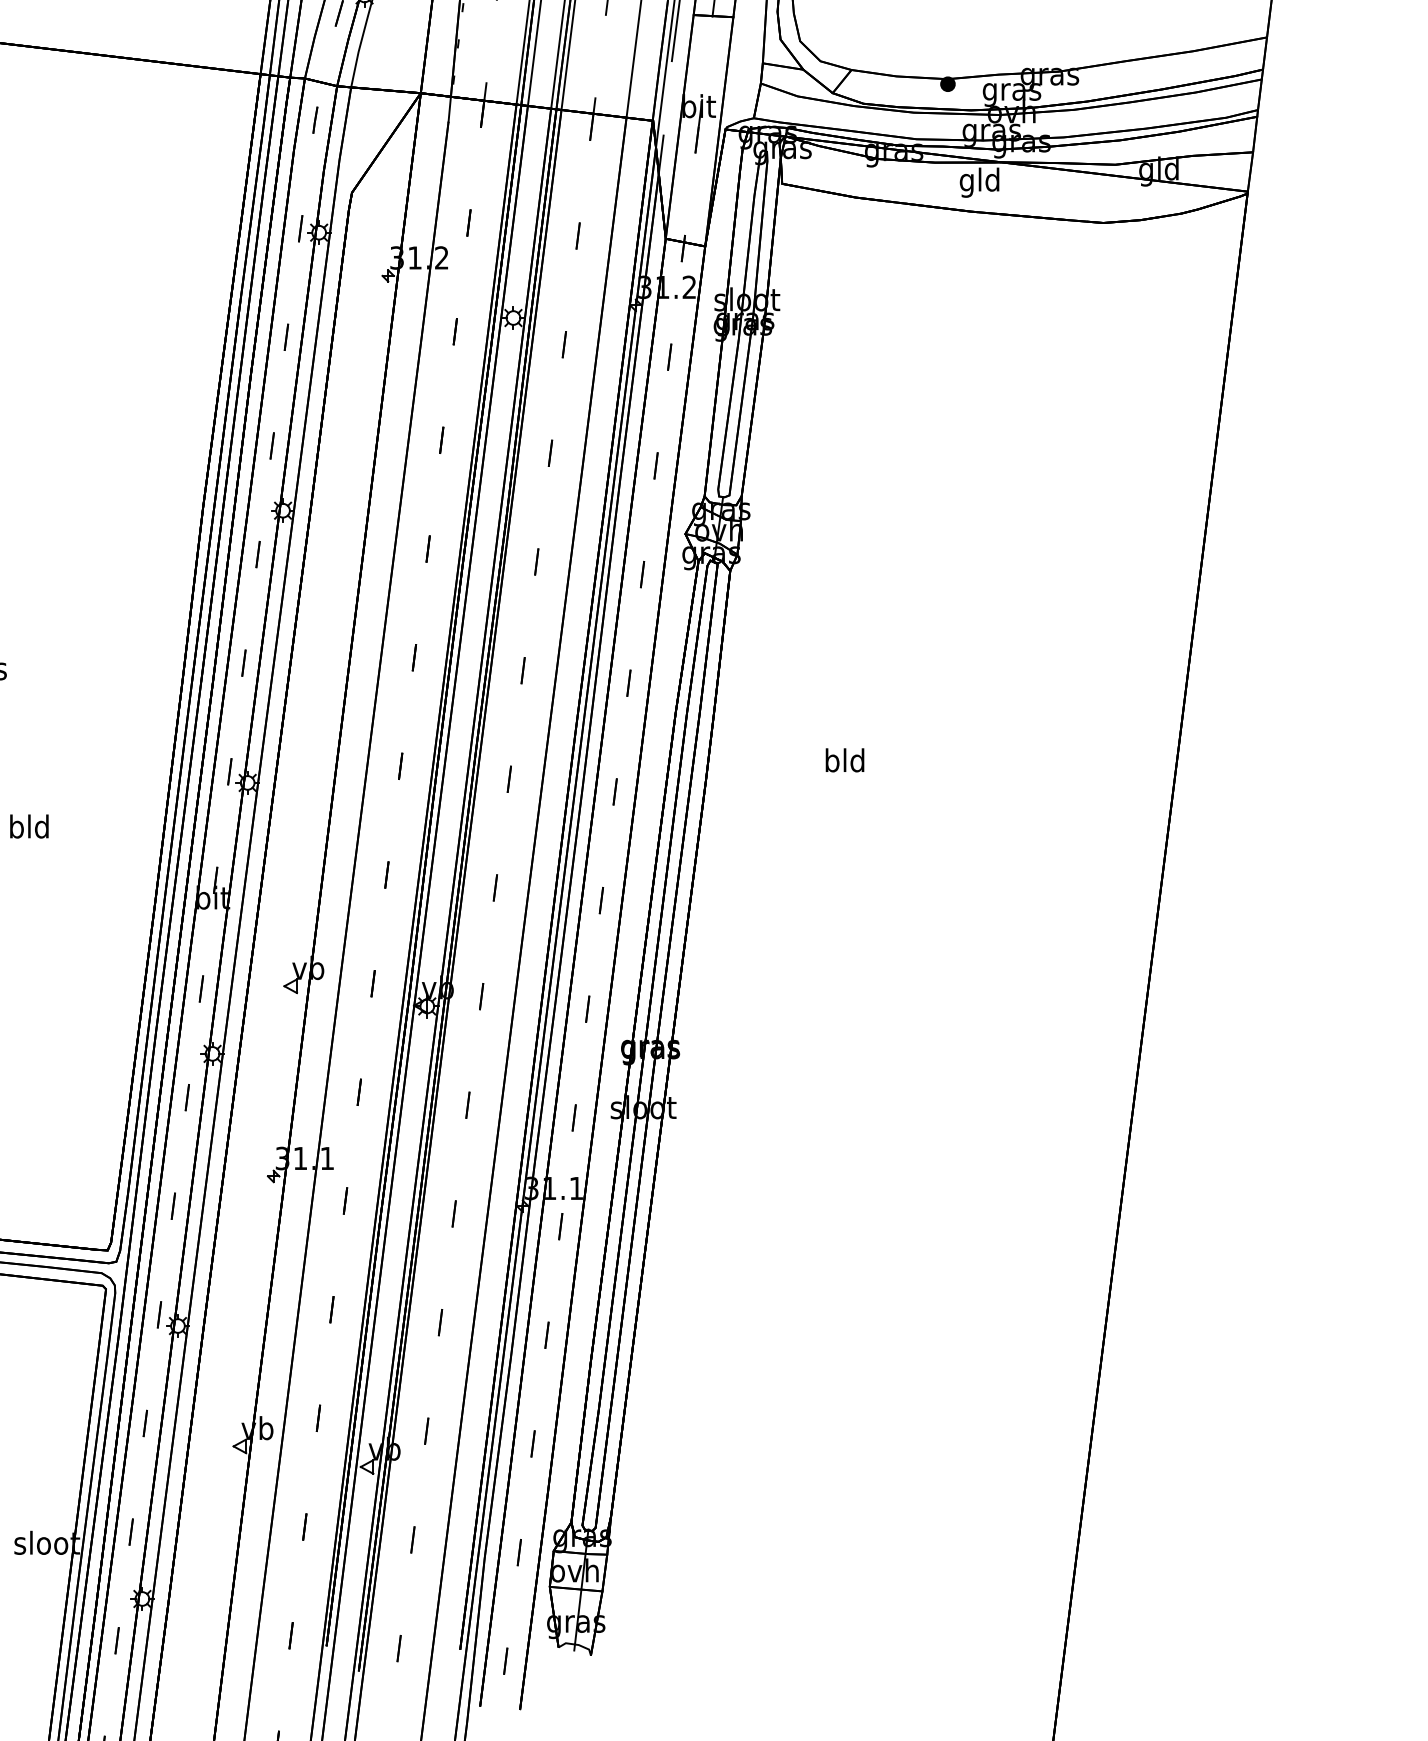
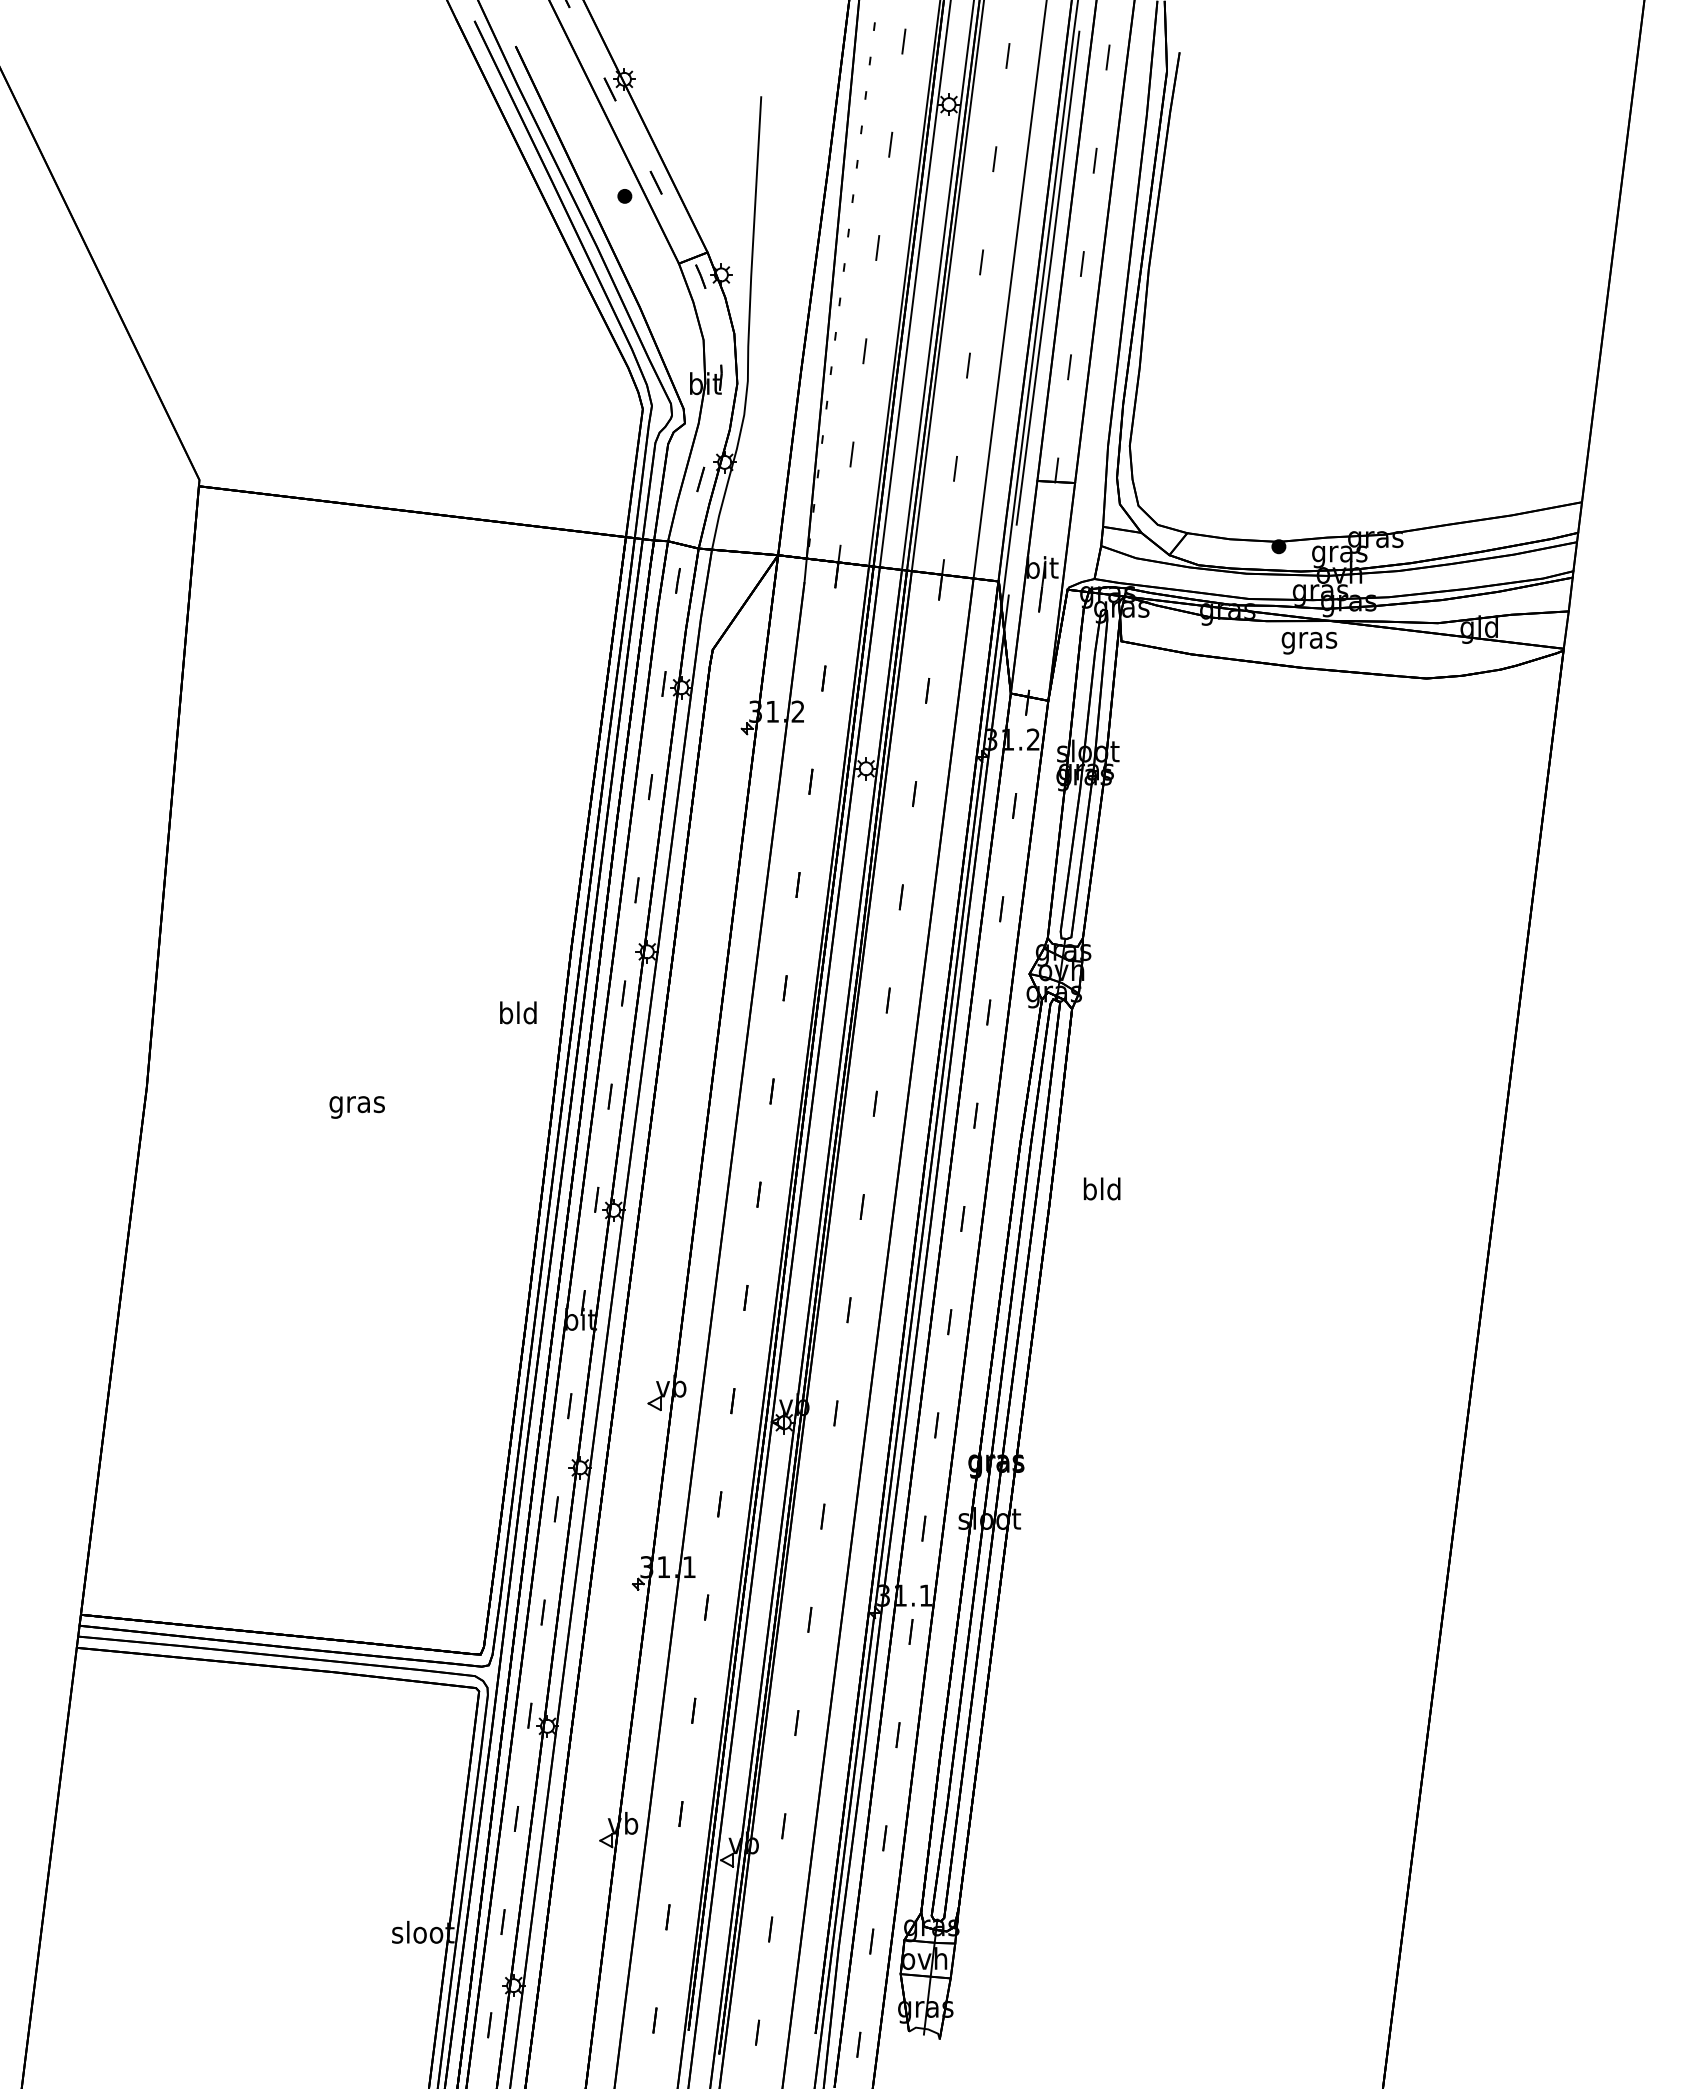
text: (980, 182) -> (1309, 640), gld -> gras
text: (844, 759) -> (1101, 1188), moved
text: (29, 826) -> (518, 1012), moved

